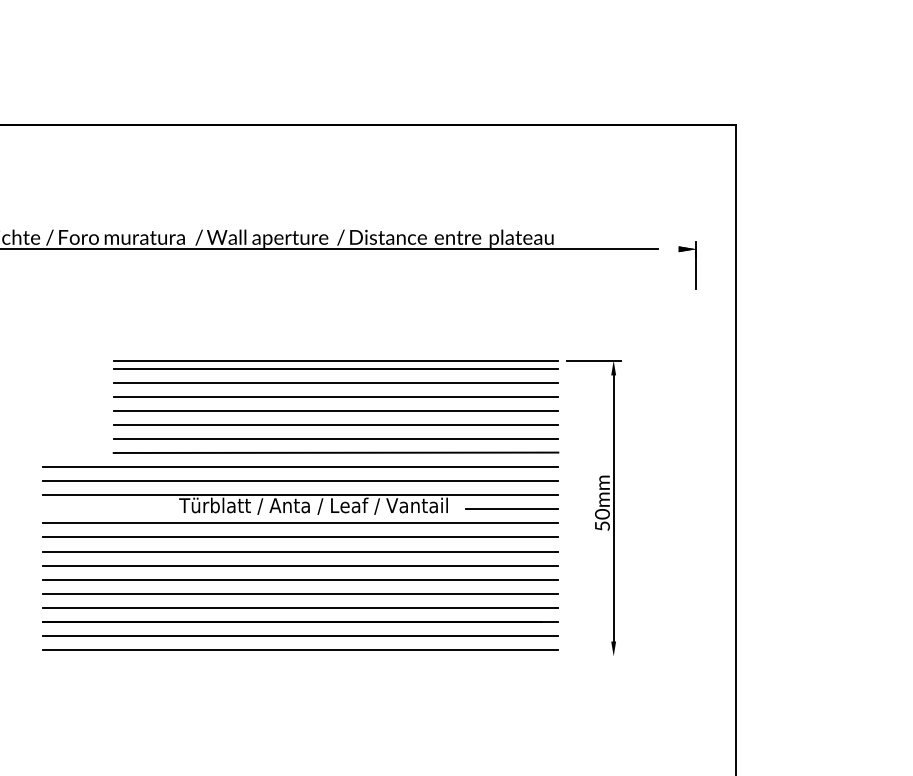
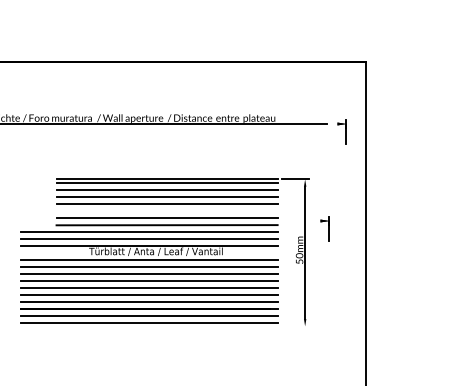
line: (334, 425) -> (166, 211), removed
part: (652, 459) -> (324, 228), added
line: (511, 509) -> (254, 253), removed

